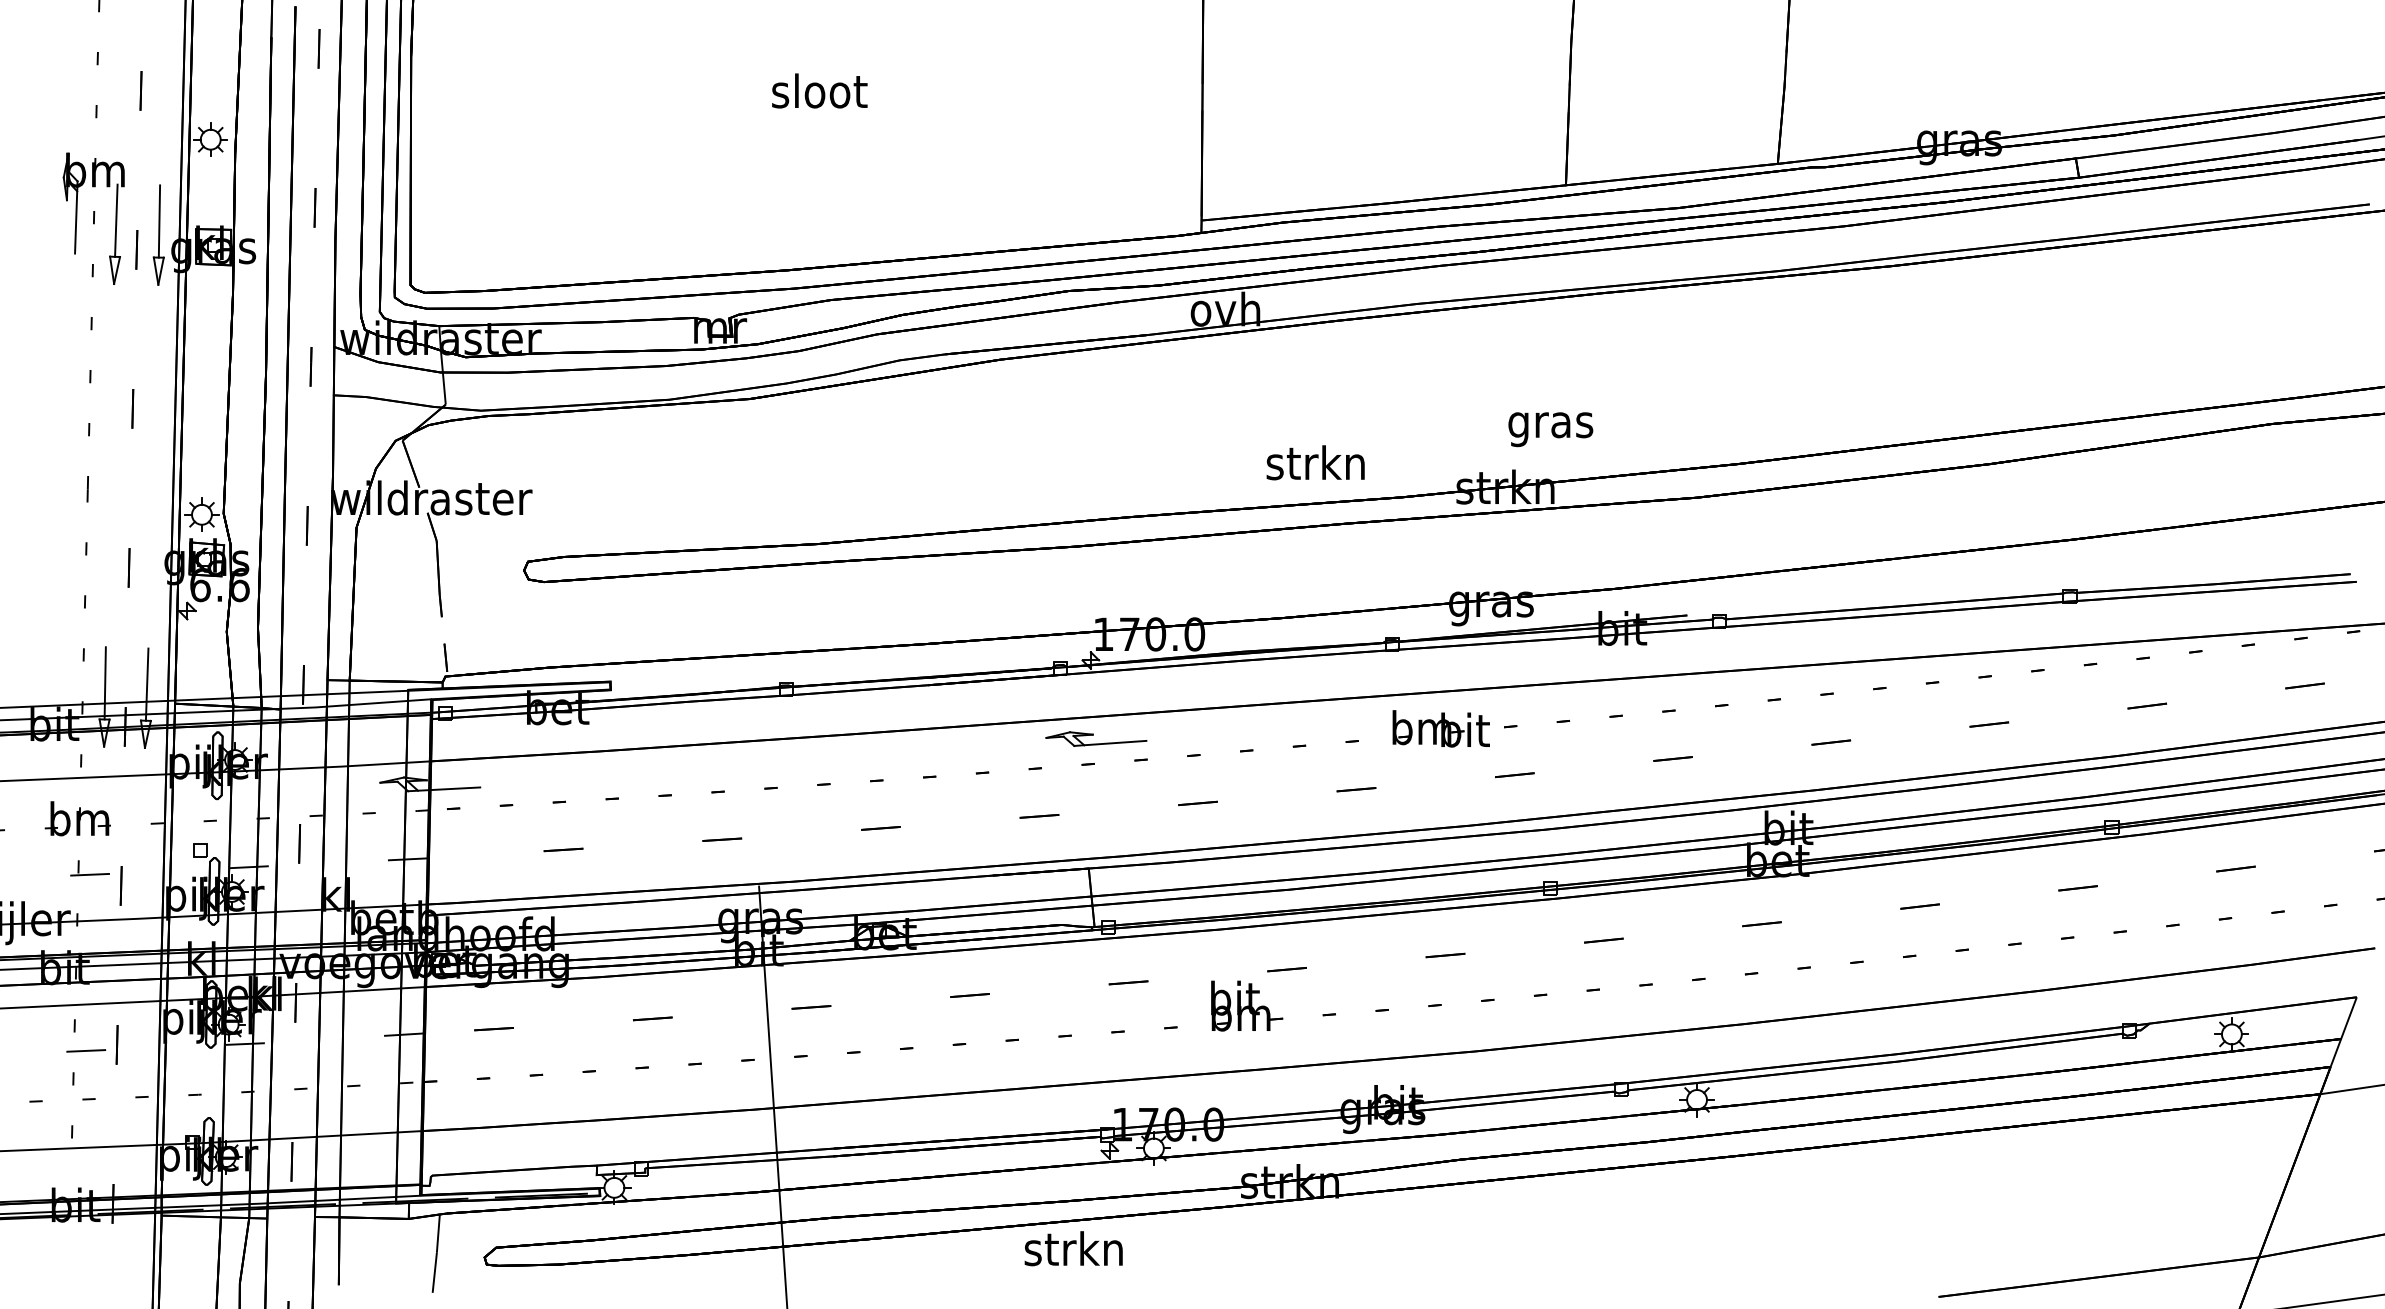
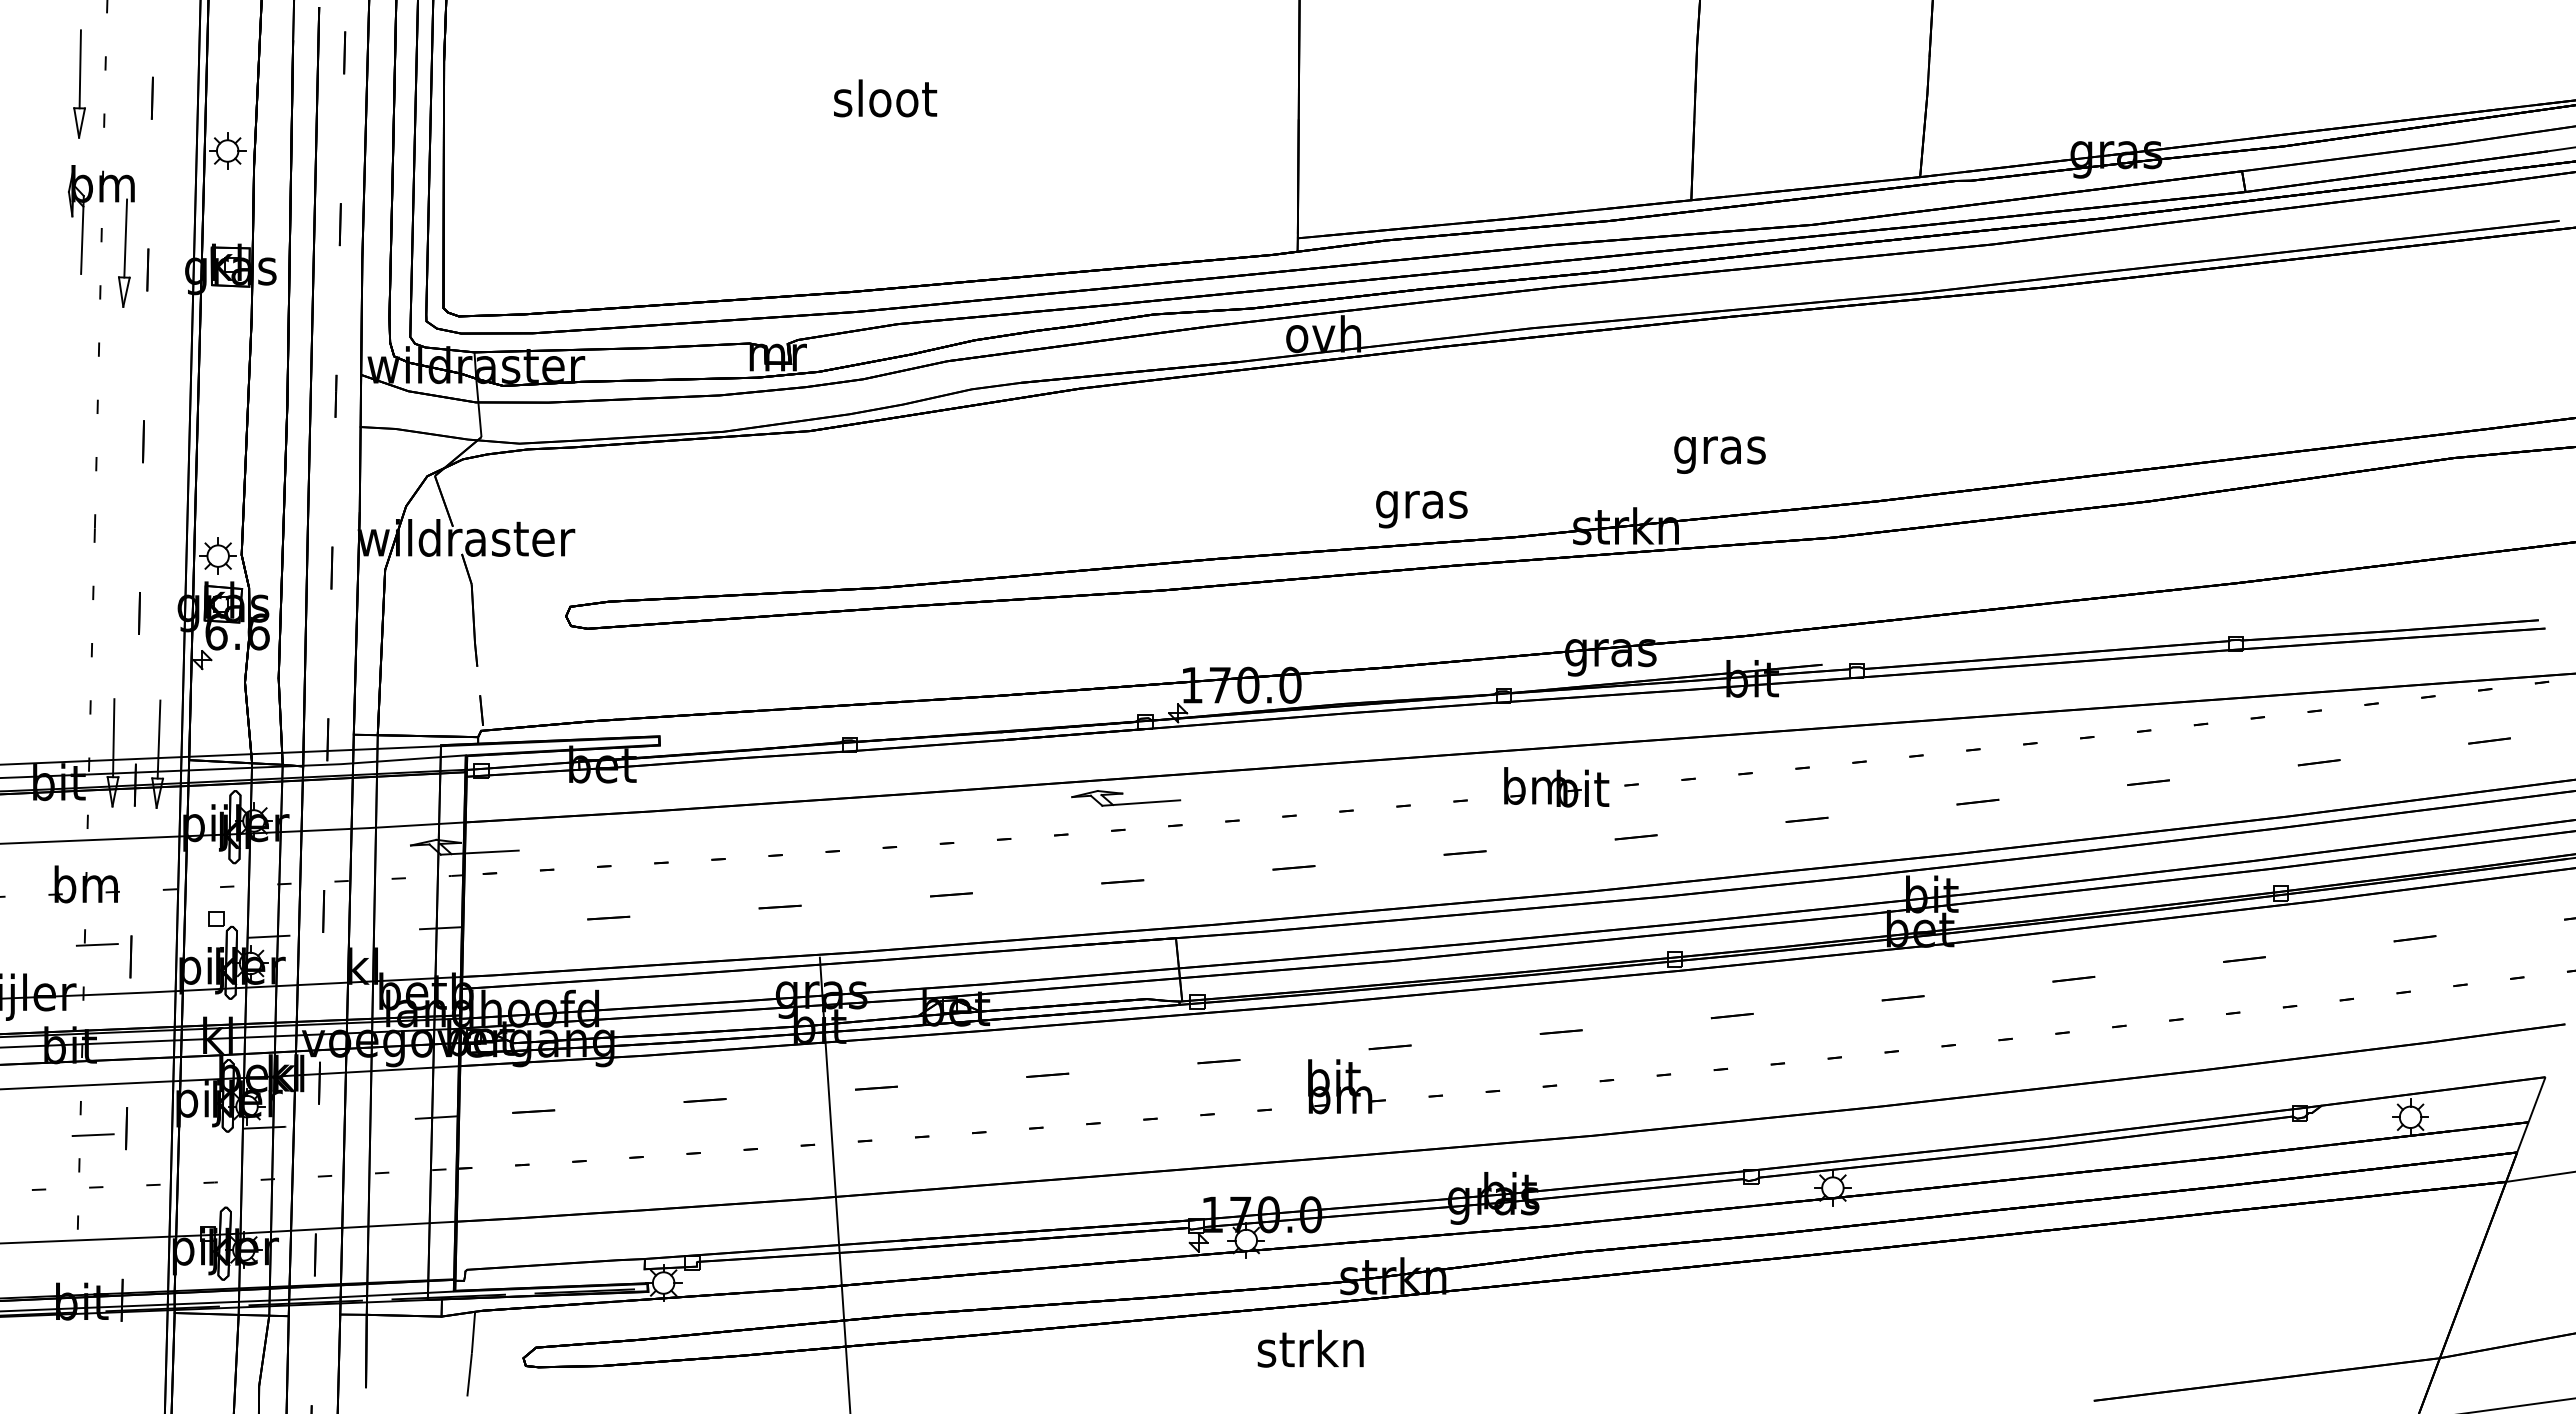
part: (158, 234) -> (79, 83), moved
text: (1550, 429) -> (1719, 454), moved
text: (1315, 467) -> (1420, 504), strkn -> gras
part: (1096, 739) -> (1126, 798), moved
text: (1073, 1248) -> (1310, 1348), moved

